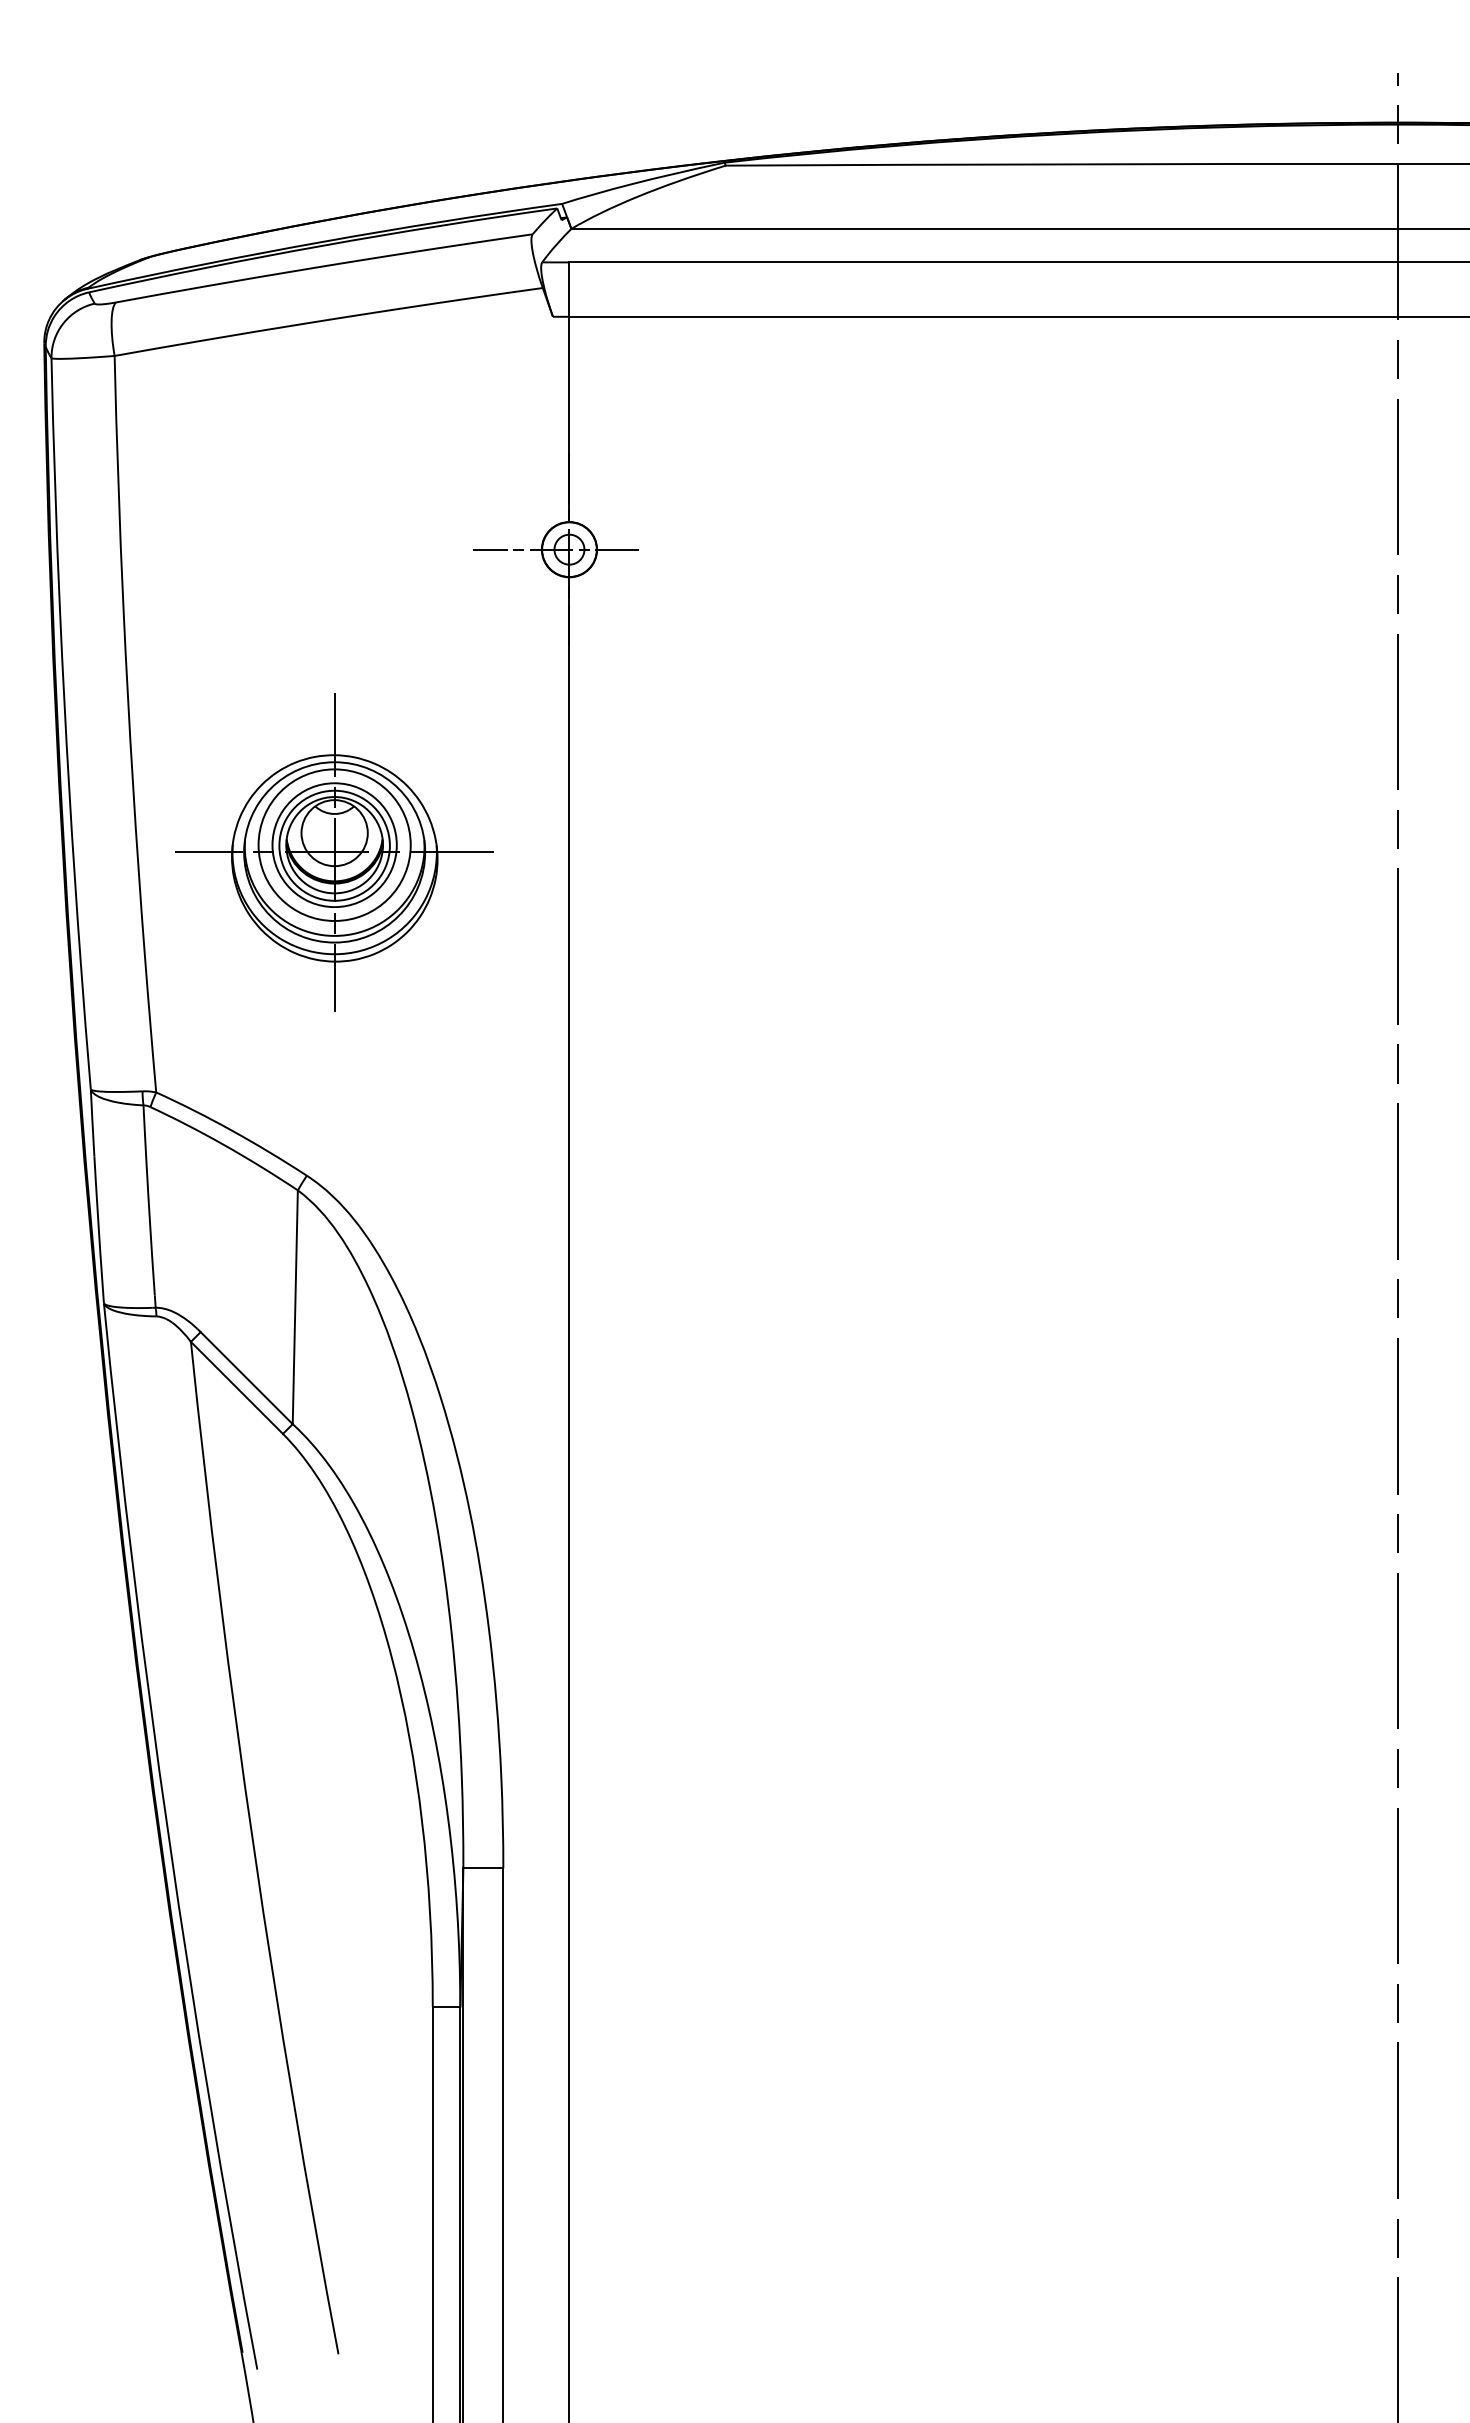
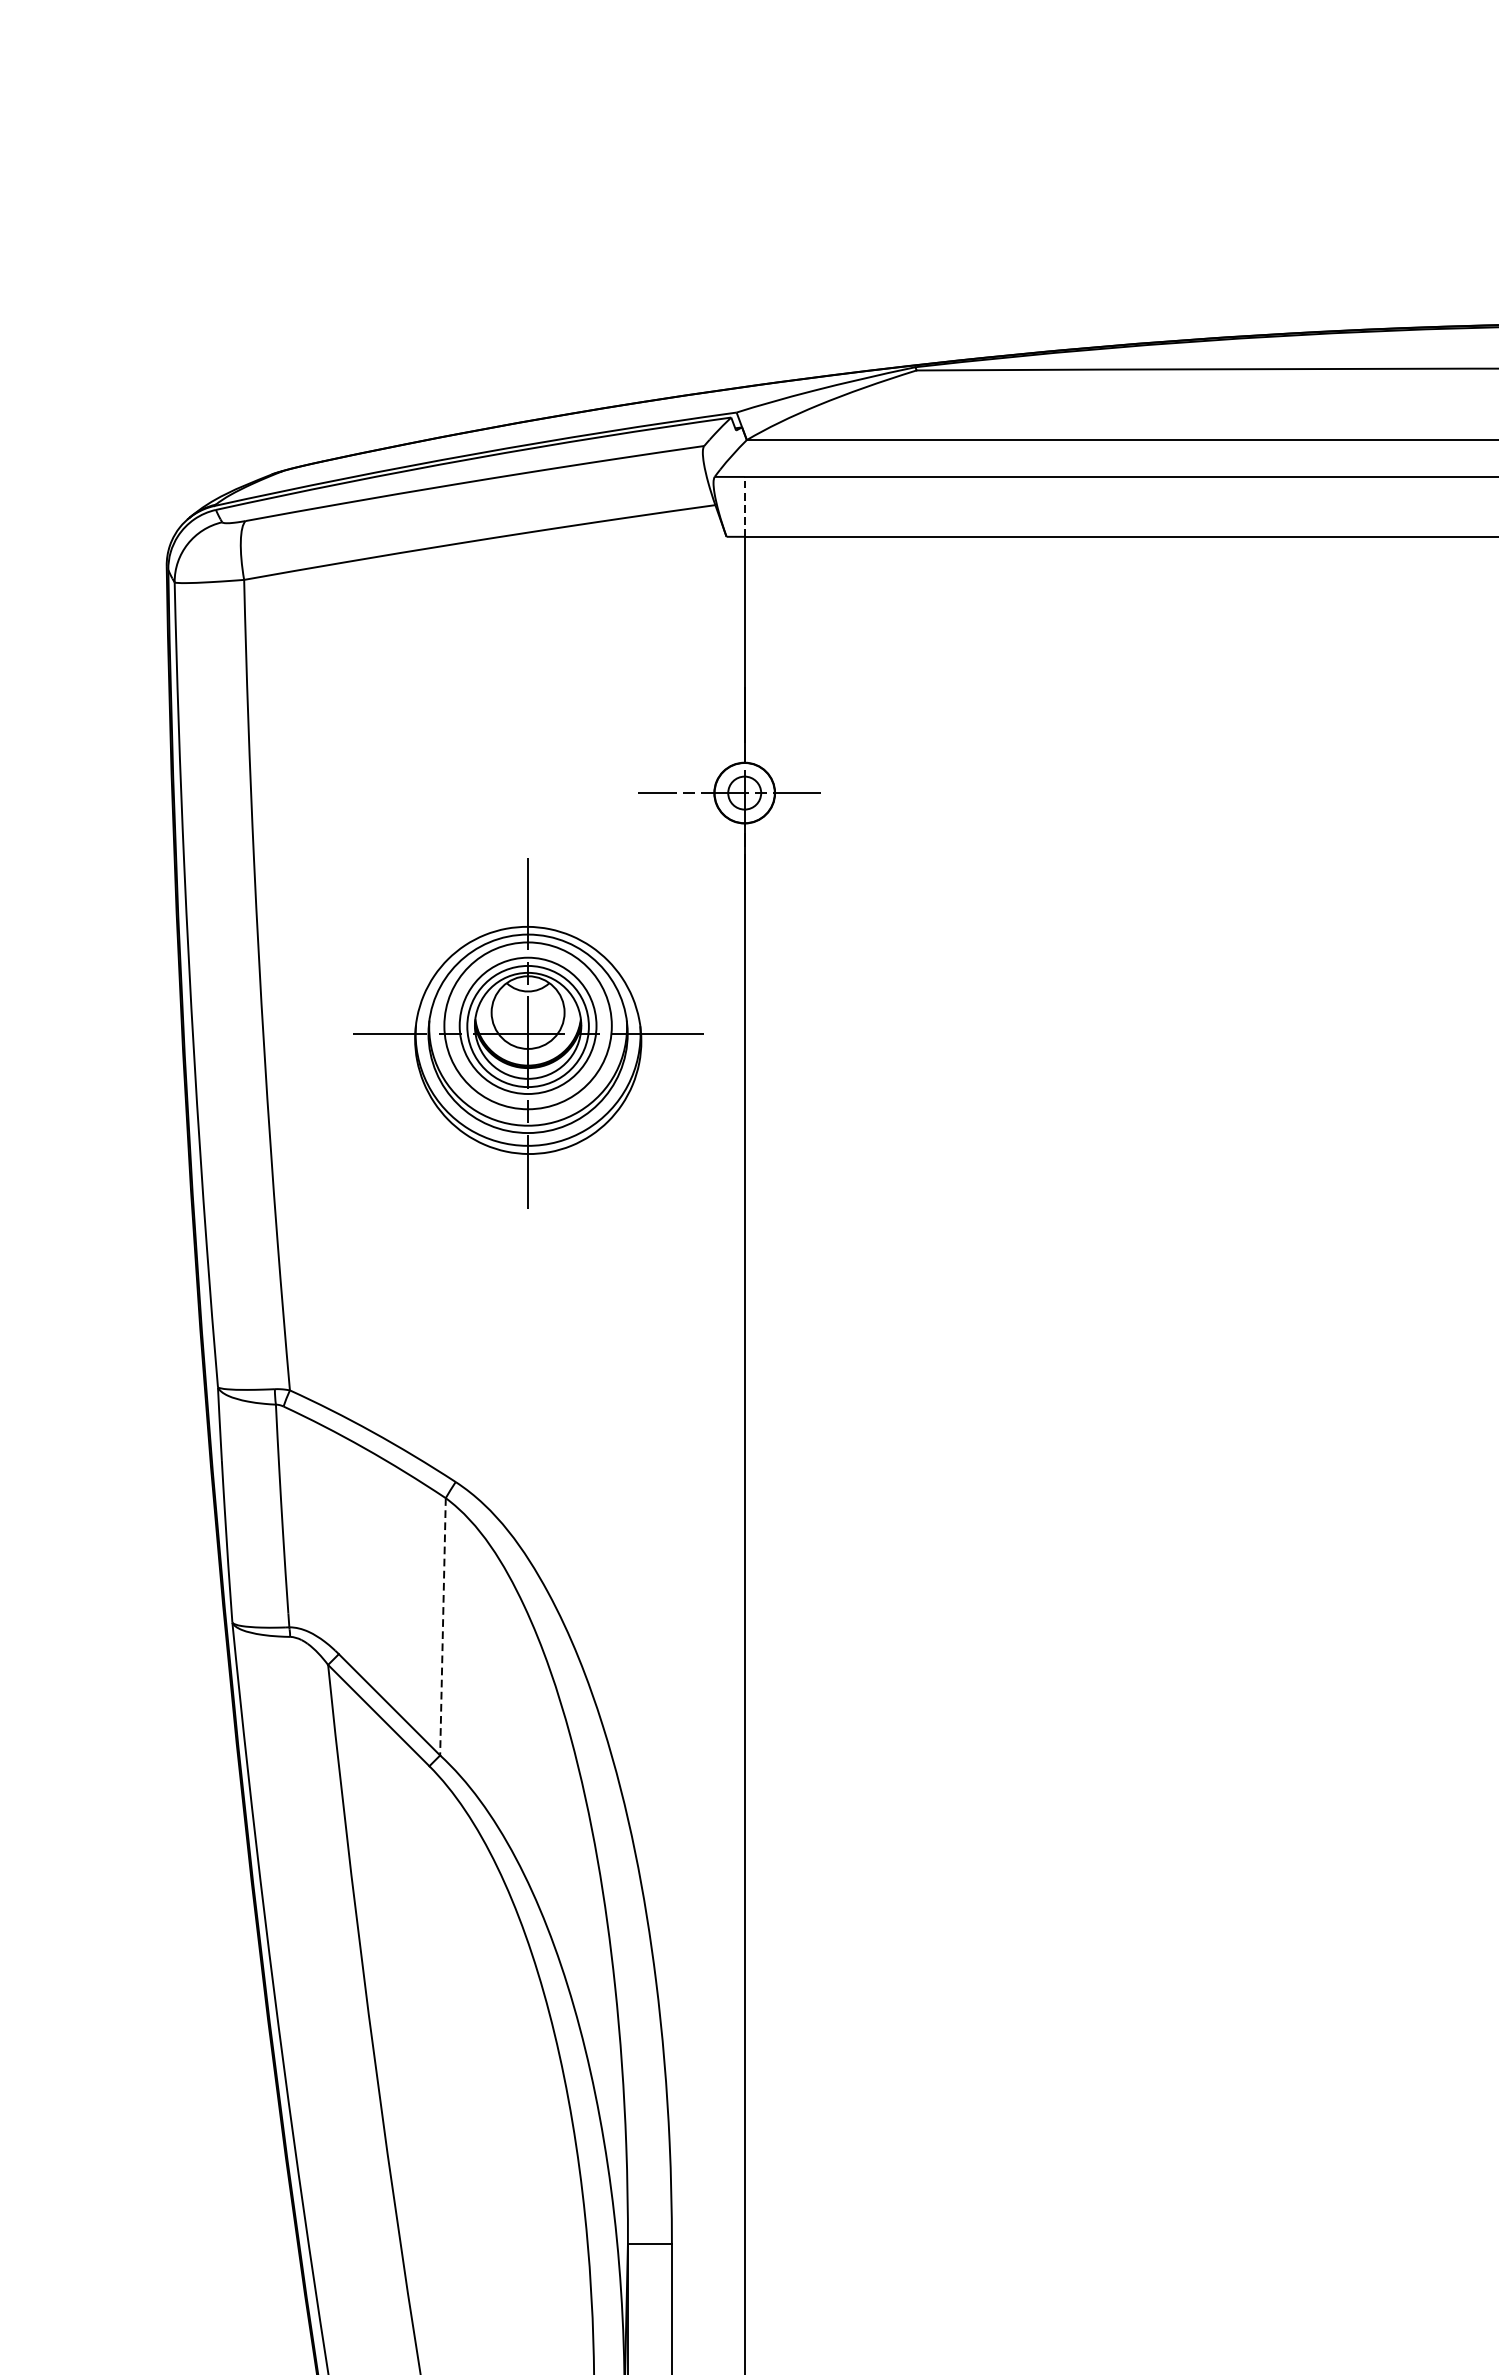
line: (569, 289) -> (744, 506), solid -> dashed
part: (334, 852) -> (527, 1033), moved
line: (295, 1307) -> (443, 1627), solid -> dashed

